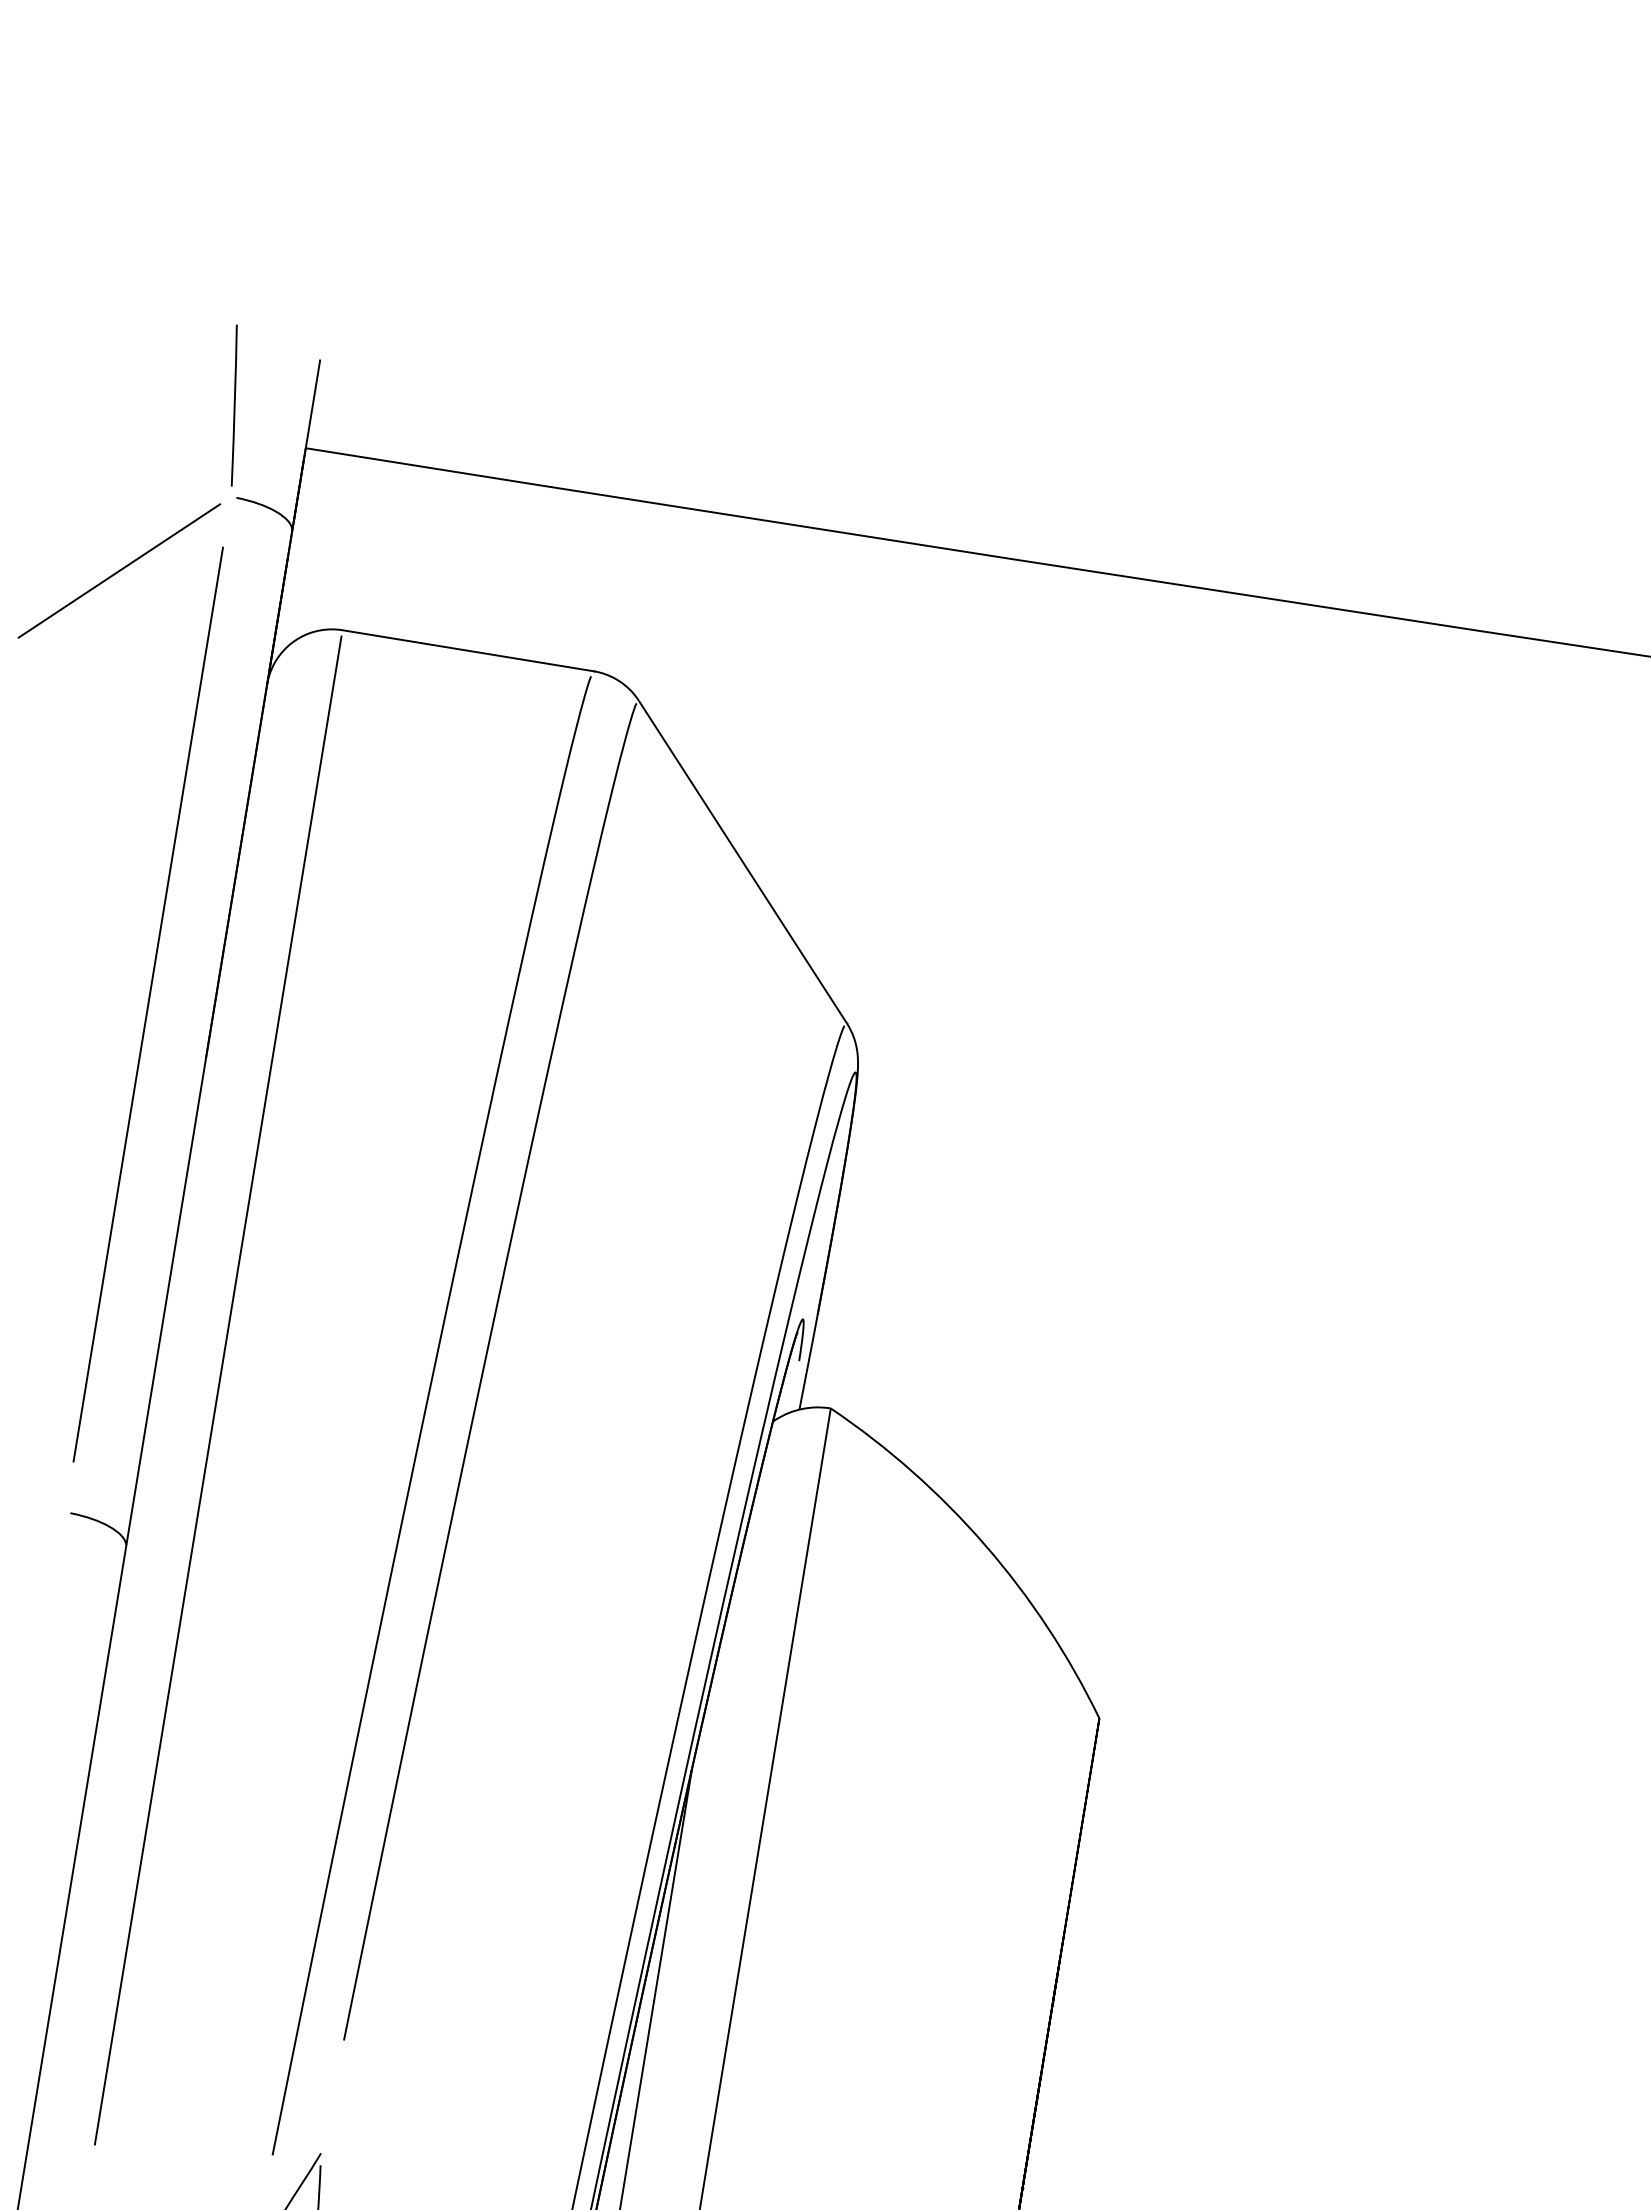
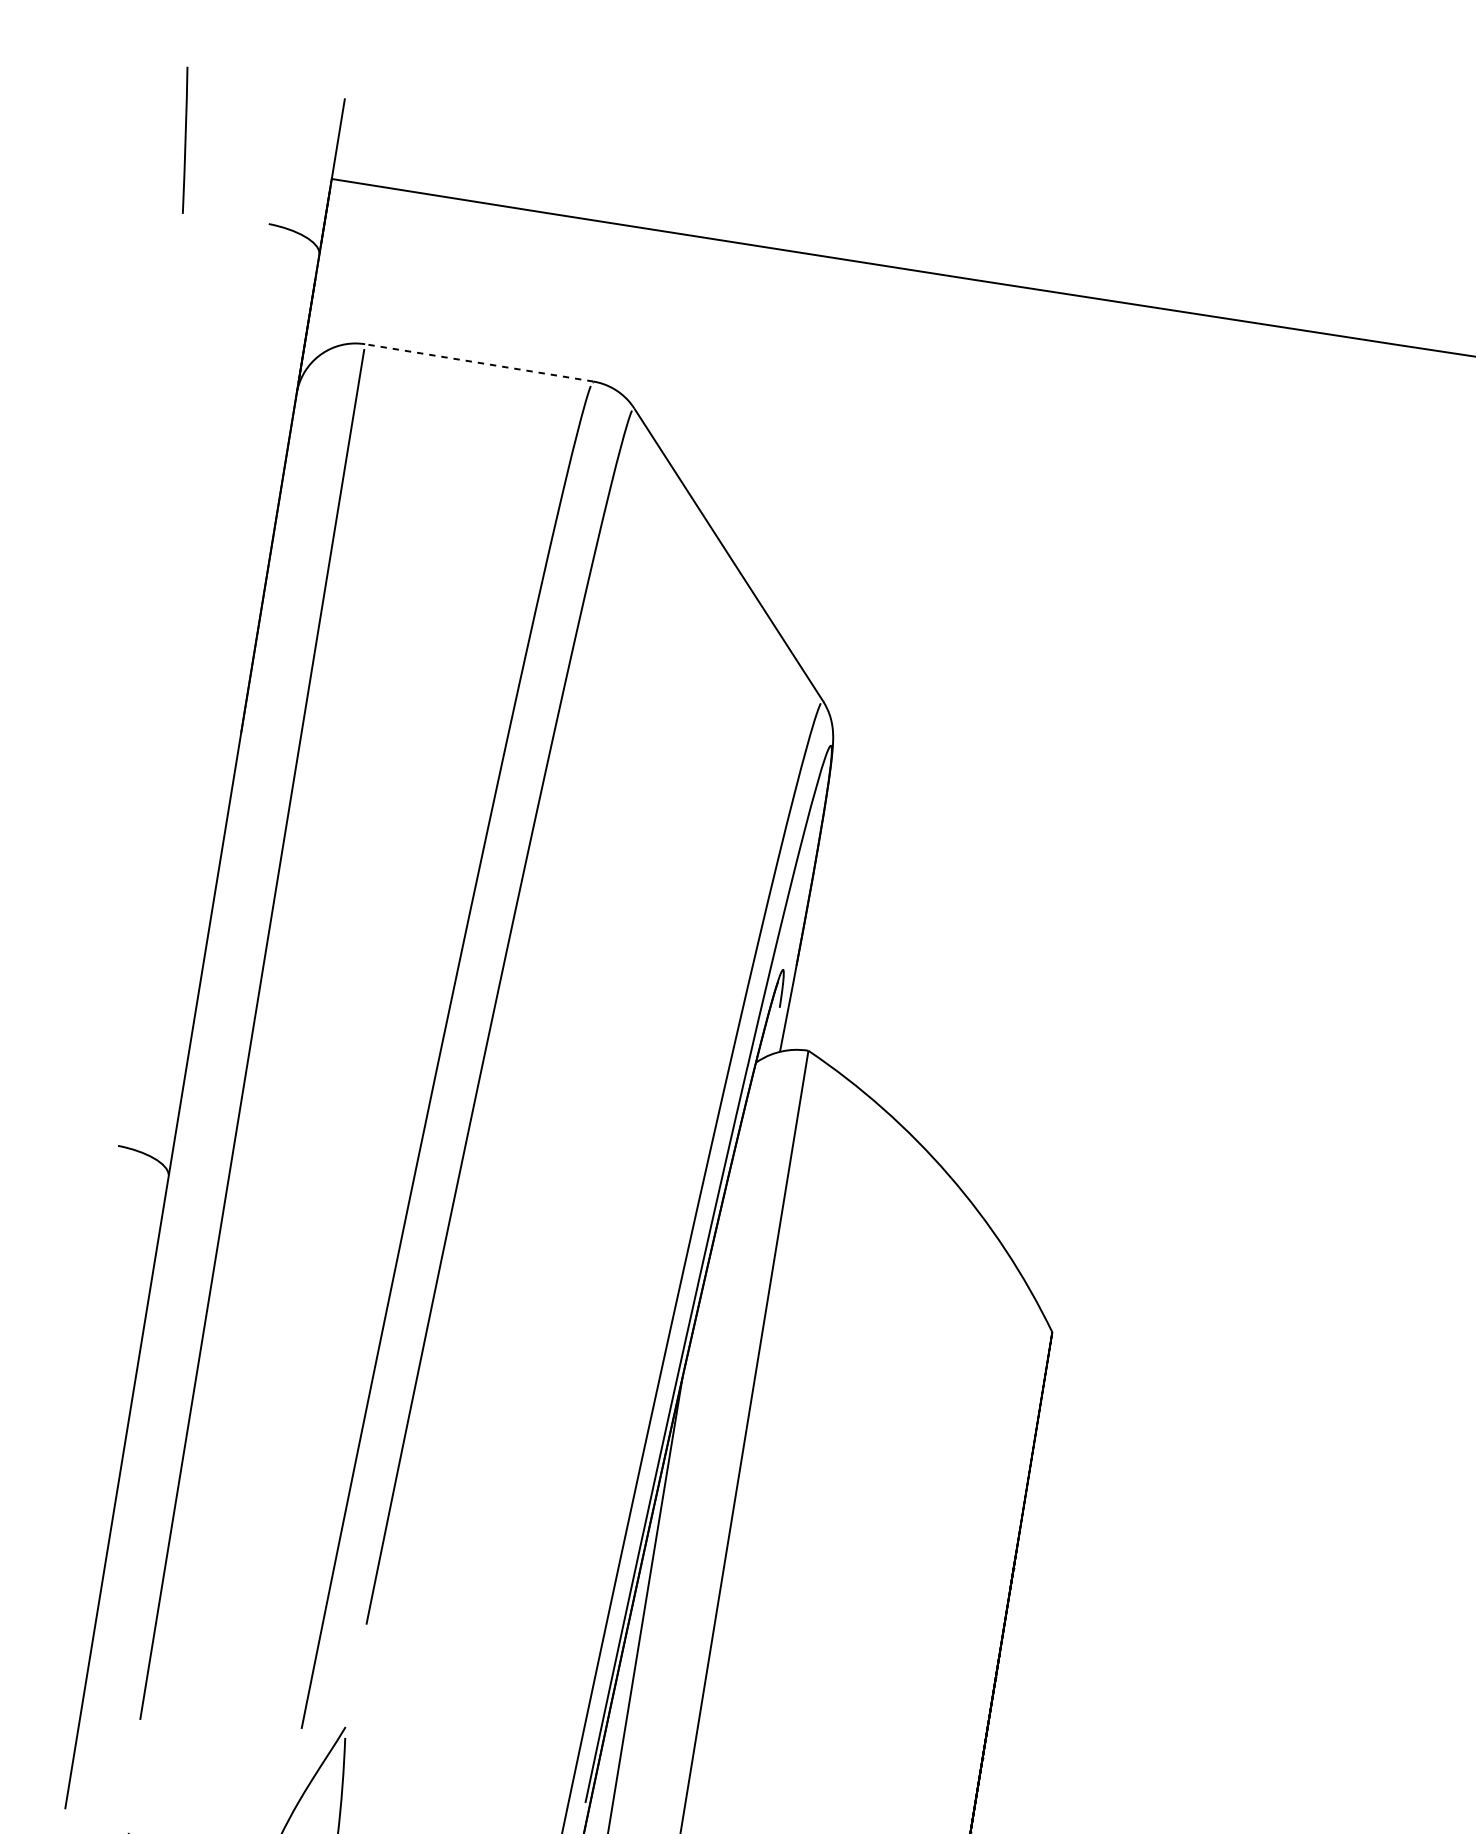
line: (233, 405) -> (184, 140), moved
line: (119, 570) -> (162, 290), removed
line: (467, 650) -> (478, 362), solid -> dashed
line: (147, 1004) -> (188, 684), removed

